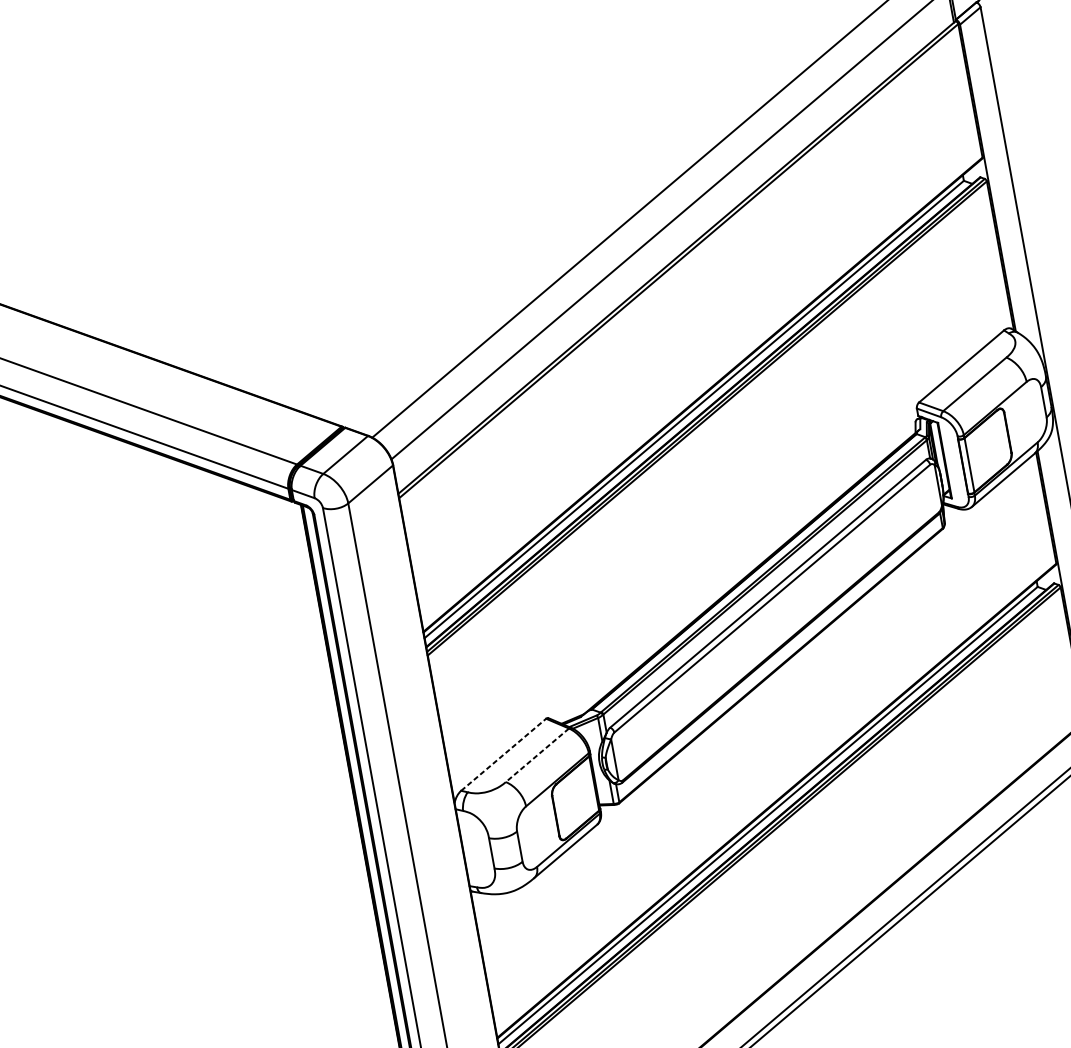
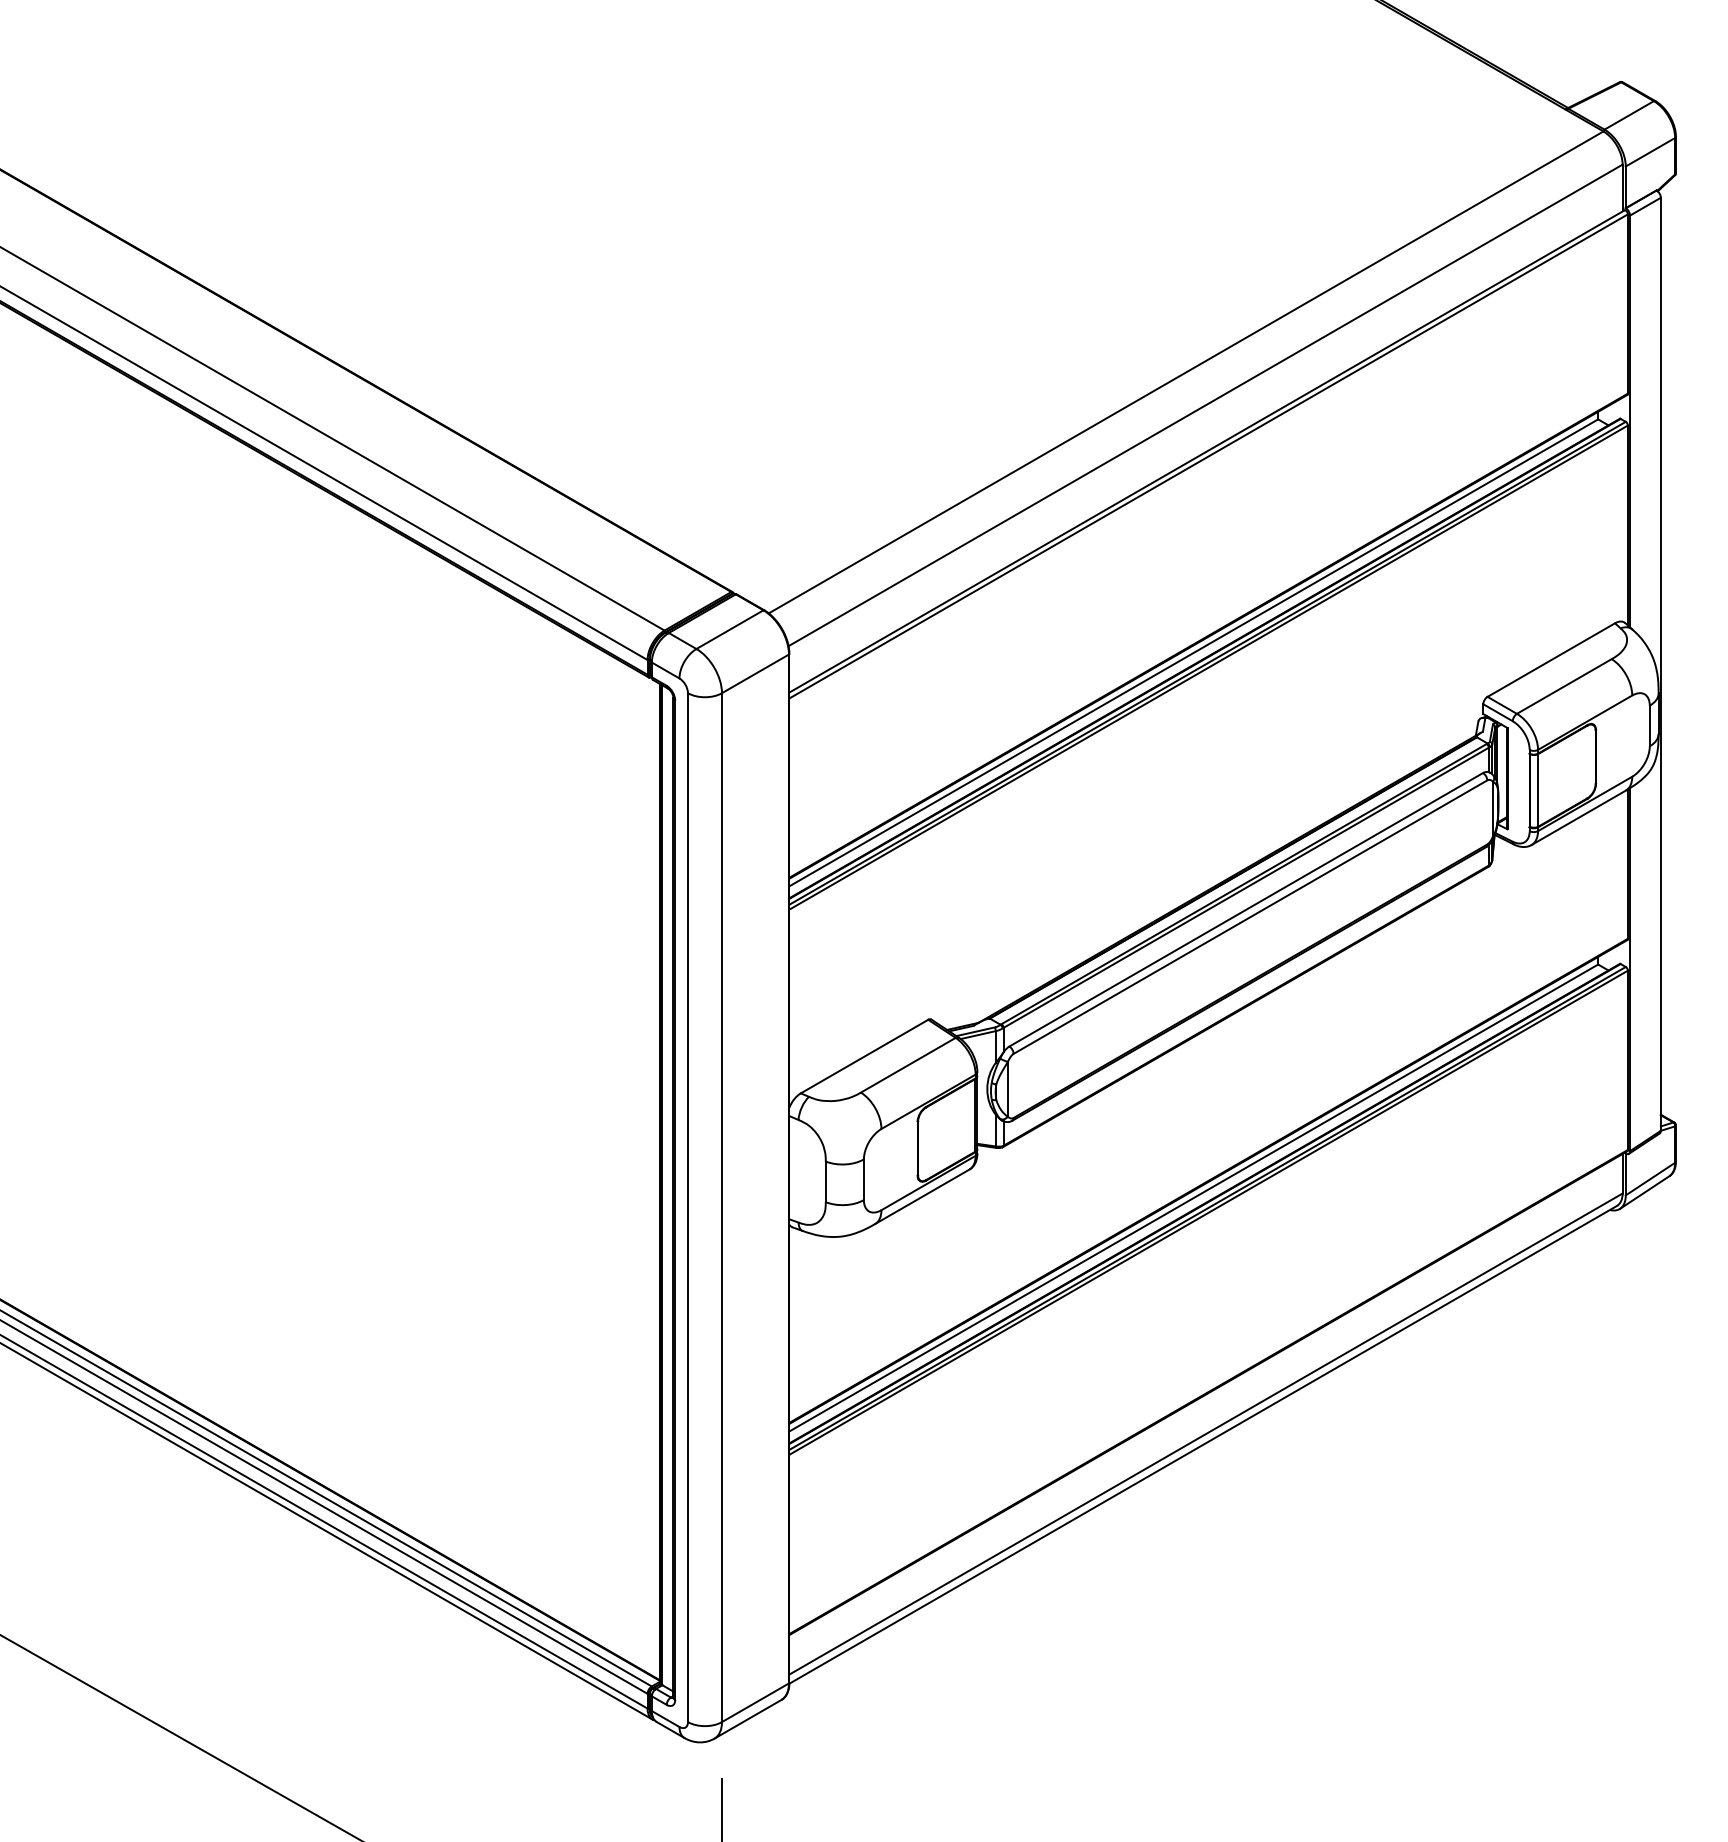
line: (503, 754) -> (864, 1056), dashed -> solid
line: (537, 755) -> (908, 1065), dashed -> solid

